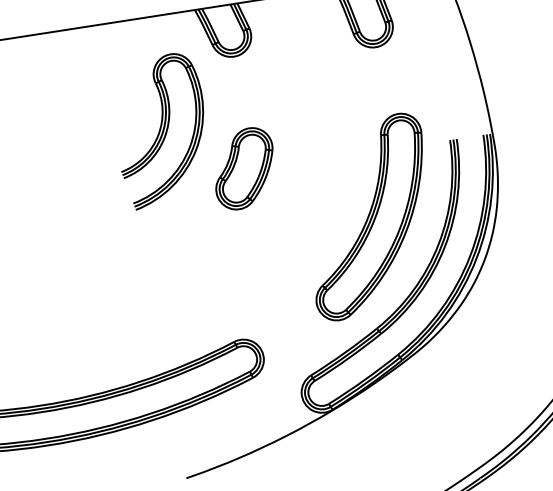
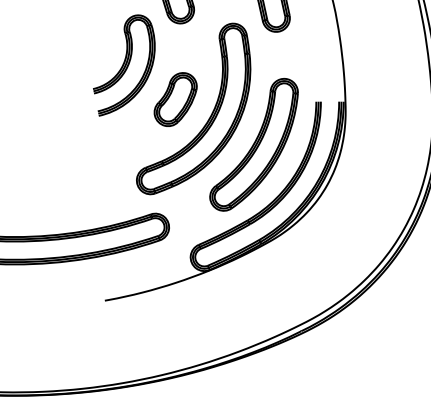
part: (297, 185) -> (209, 116), added

